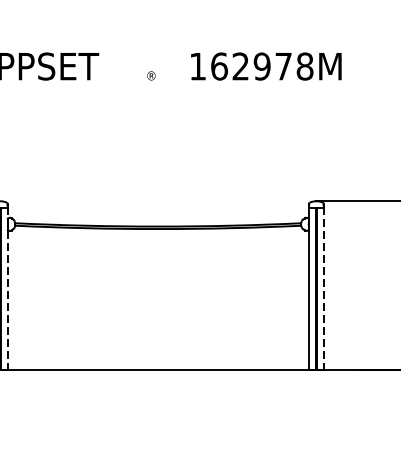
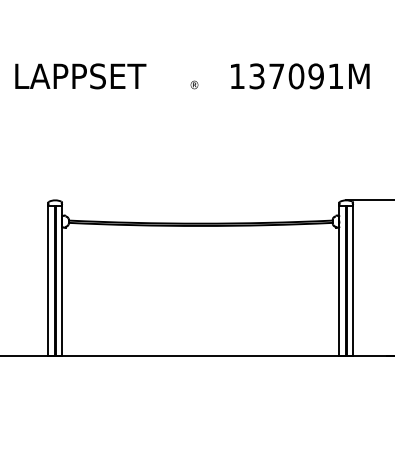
text: (262, 66) -> (296, 76), 162978M -> 137091M
line: (8, 288) -> (62, 280), dashed -> solid
line: (324, 288) -> (353, 280), dashed -> solid

